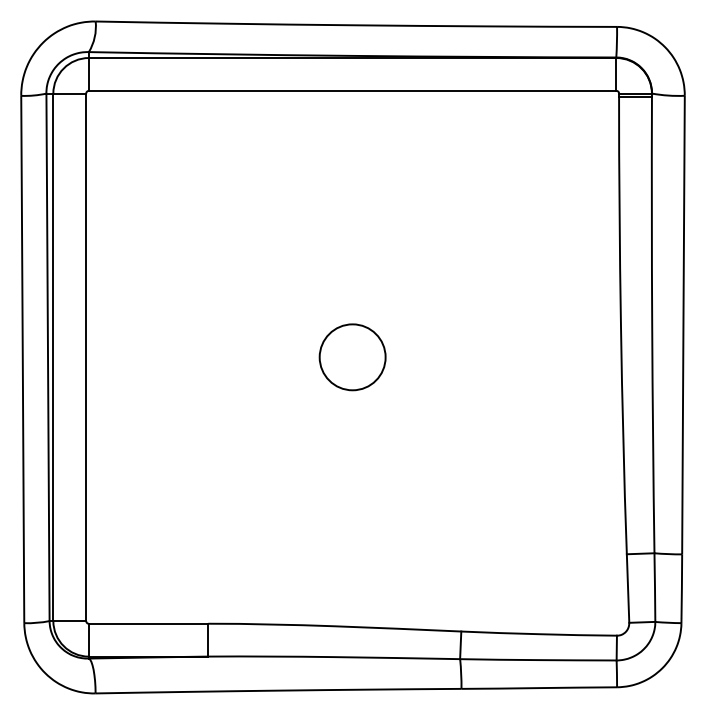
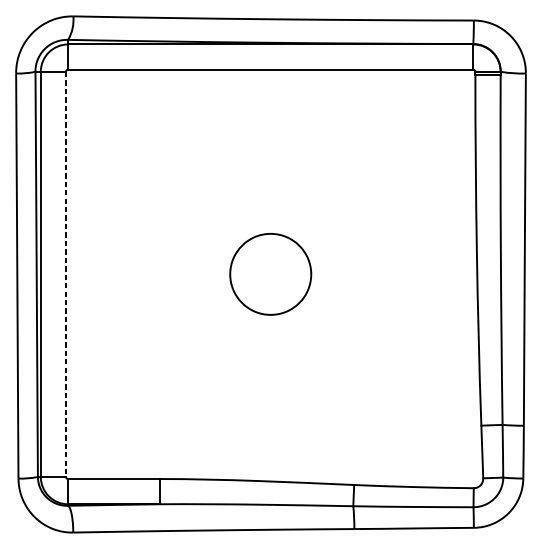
line: (86, 357) -> (66, 274), solid -> dashed
circle: (352, 357) -> (270, 274), size x1.6

